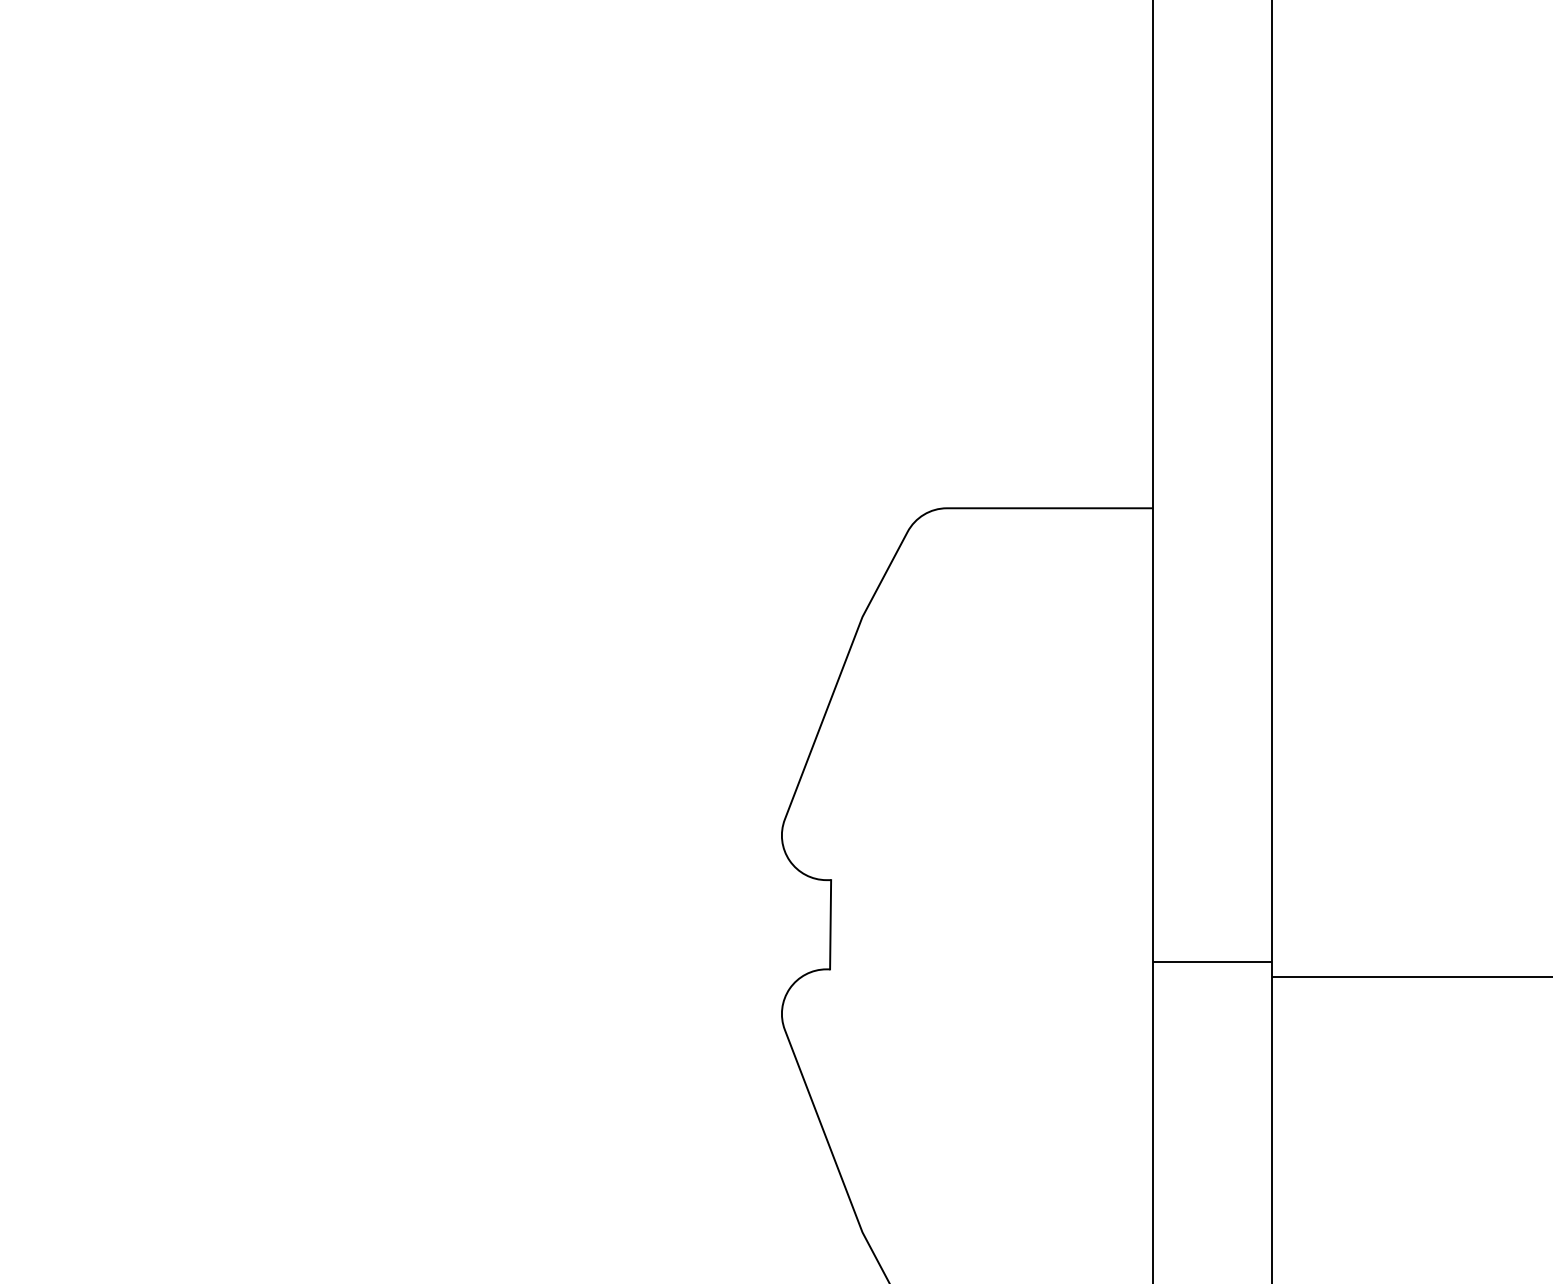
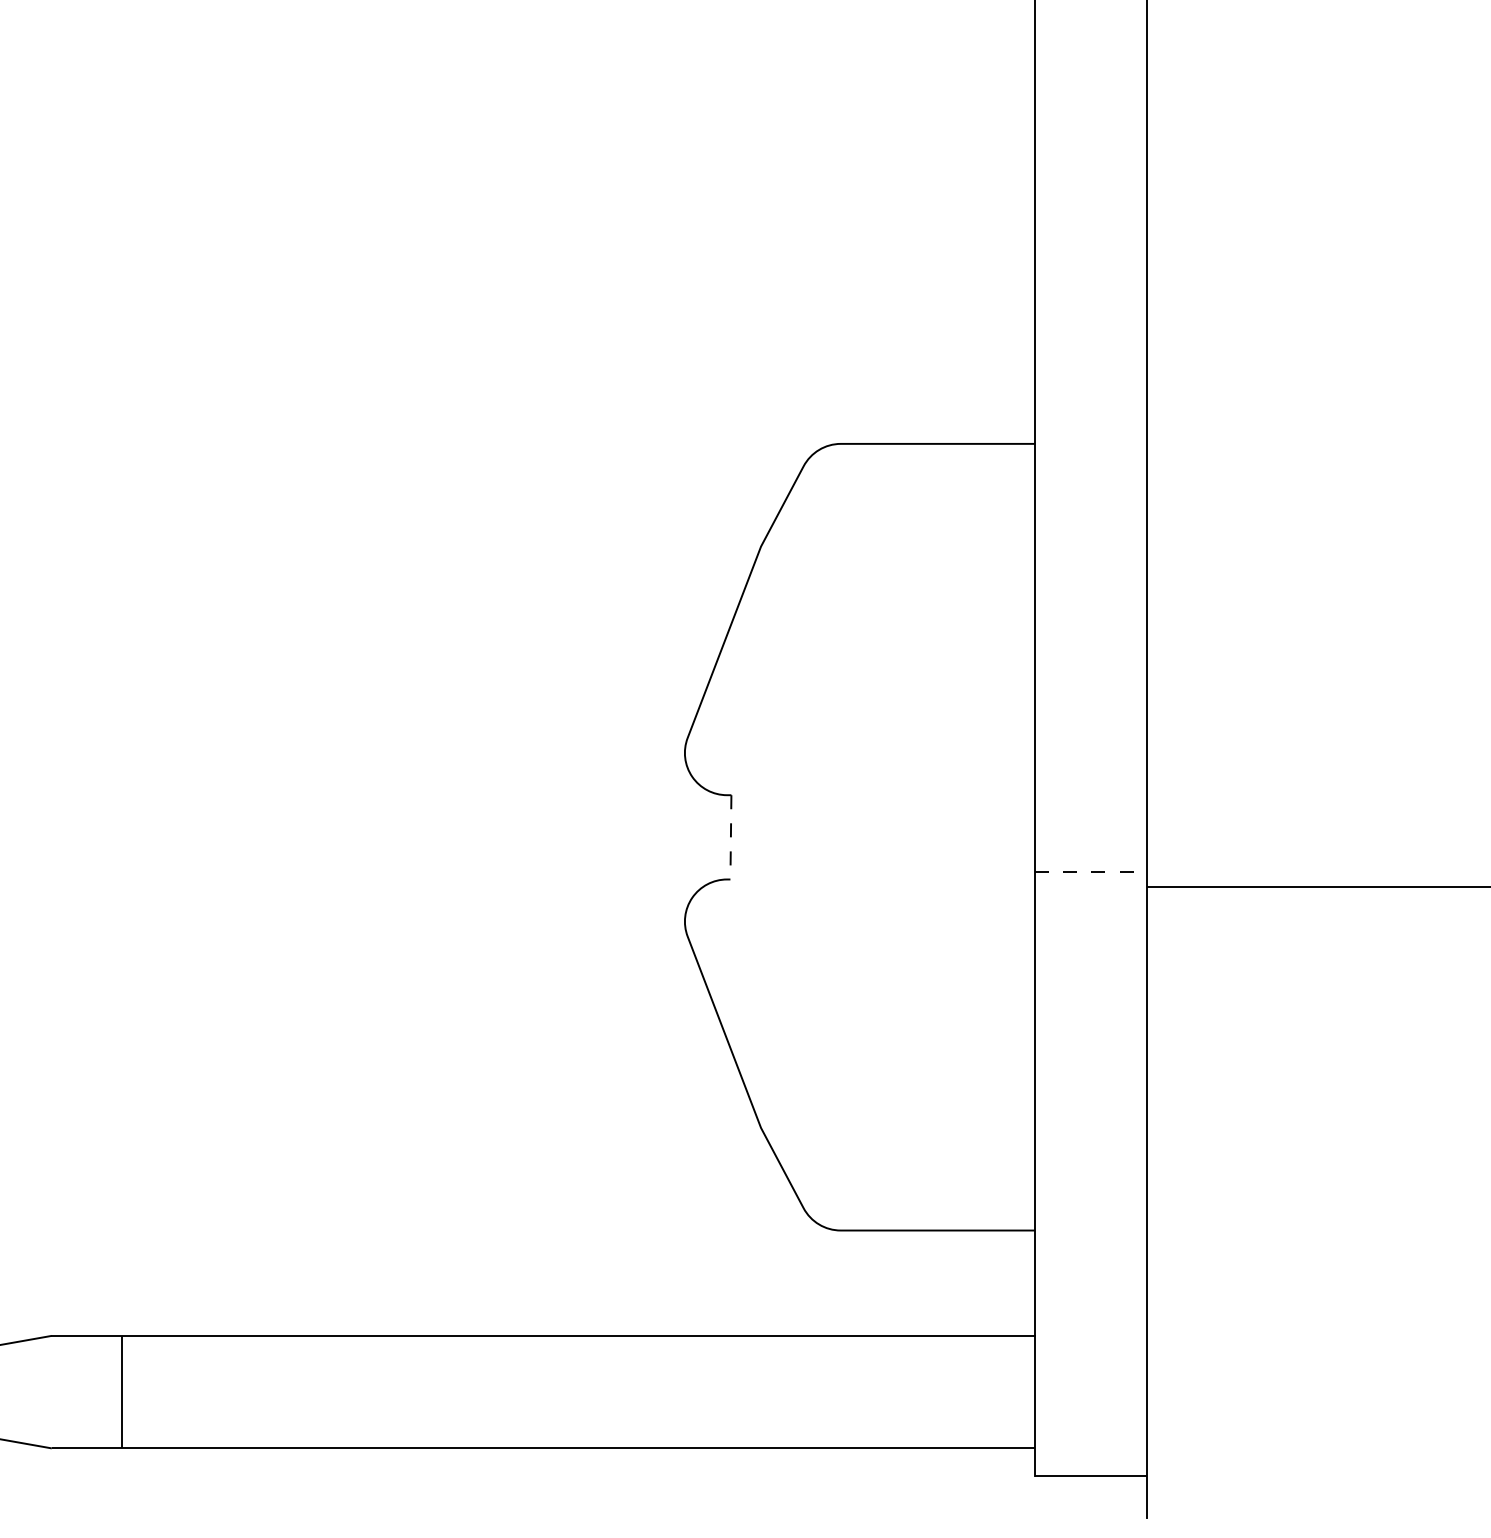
line: (830, 924) -> (730, 837), solid -> dashed
line: (1212, 961) -> (1091, 872), solid -> dashed

